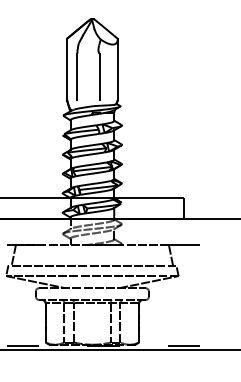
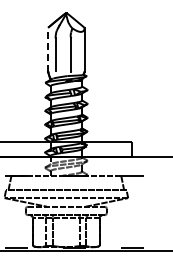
line: (67, 69) -> (48, 49), solid -> dashed

